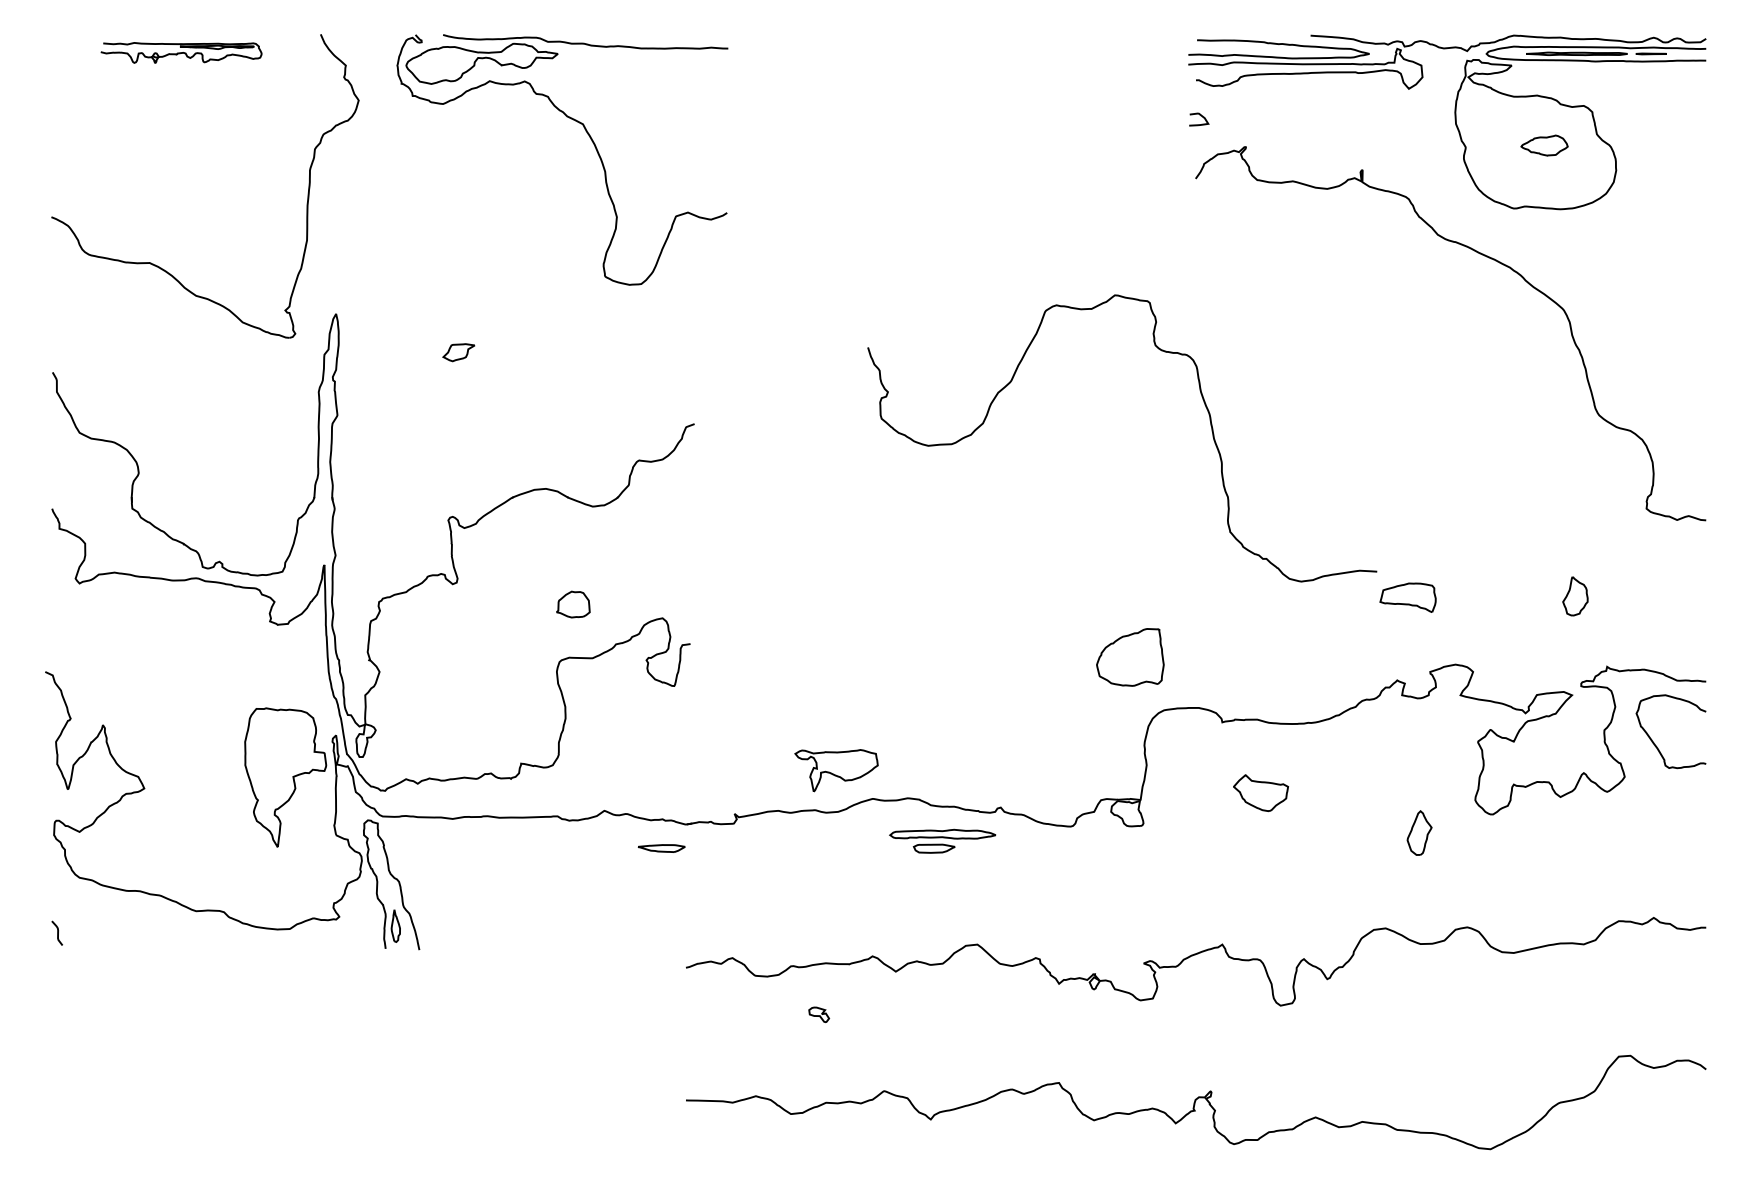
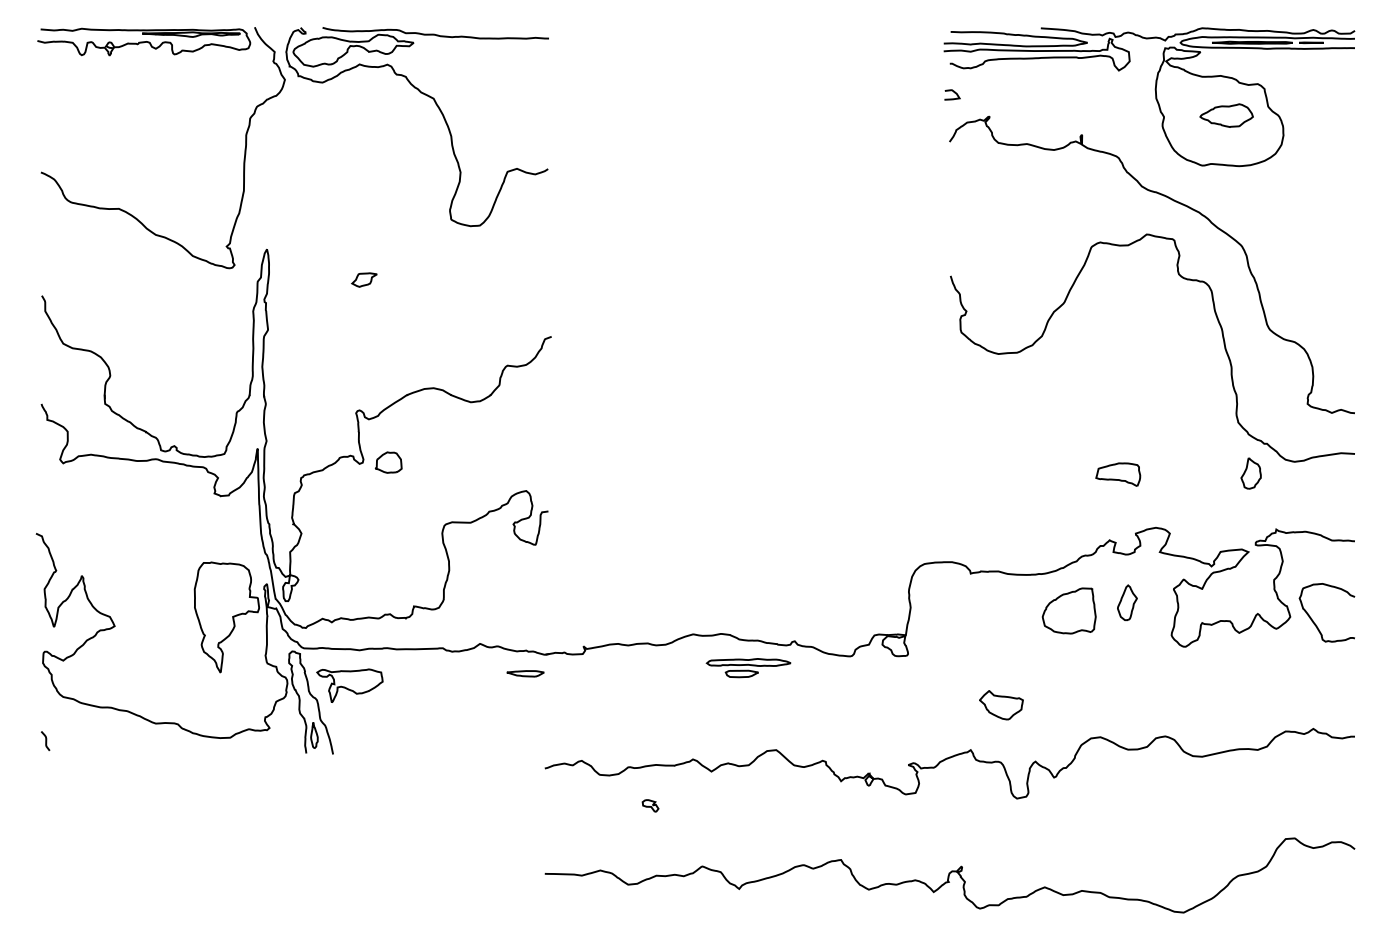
part: (181, 52) -> (144, 41), size x1.67
part: (591, 141) -> (440, 112), moved
part: (1544, 145) -> (1226, 115), size x1.43
curve: (1204, 405) -> (1217, 322), moved
part: (573, 604) -> (388, 462), moved
part: (1130, 657) -> (1069, 611), moved
curve: (1654, 742) -> (1313, 621), moved
part: (836, 770) -> (349, 685), moved
part: (1260, 793) -> (1001, 705), moved
part: (1419, 832) -> (1127, 602), moved

